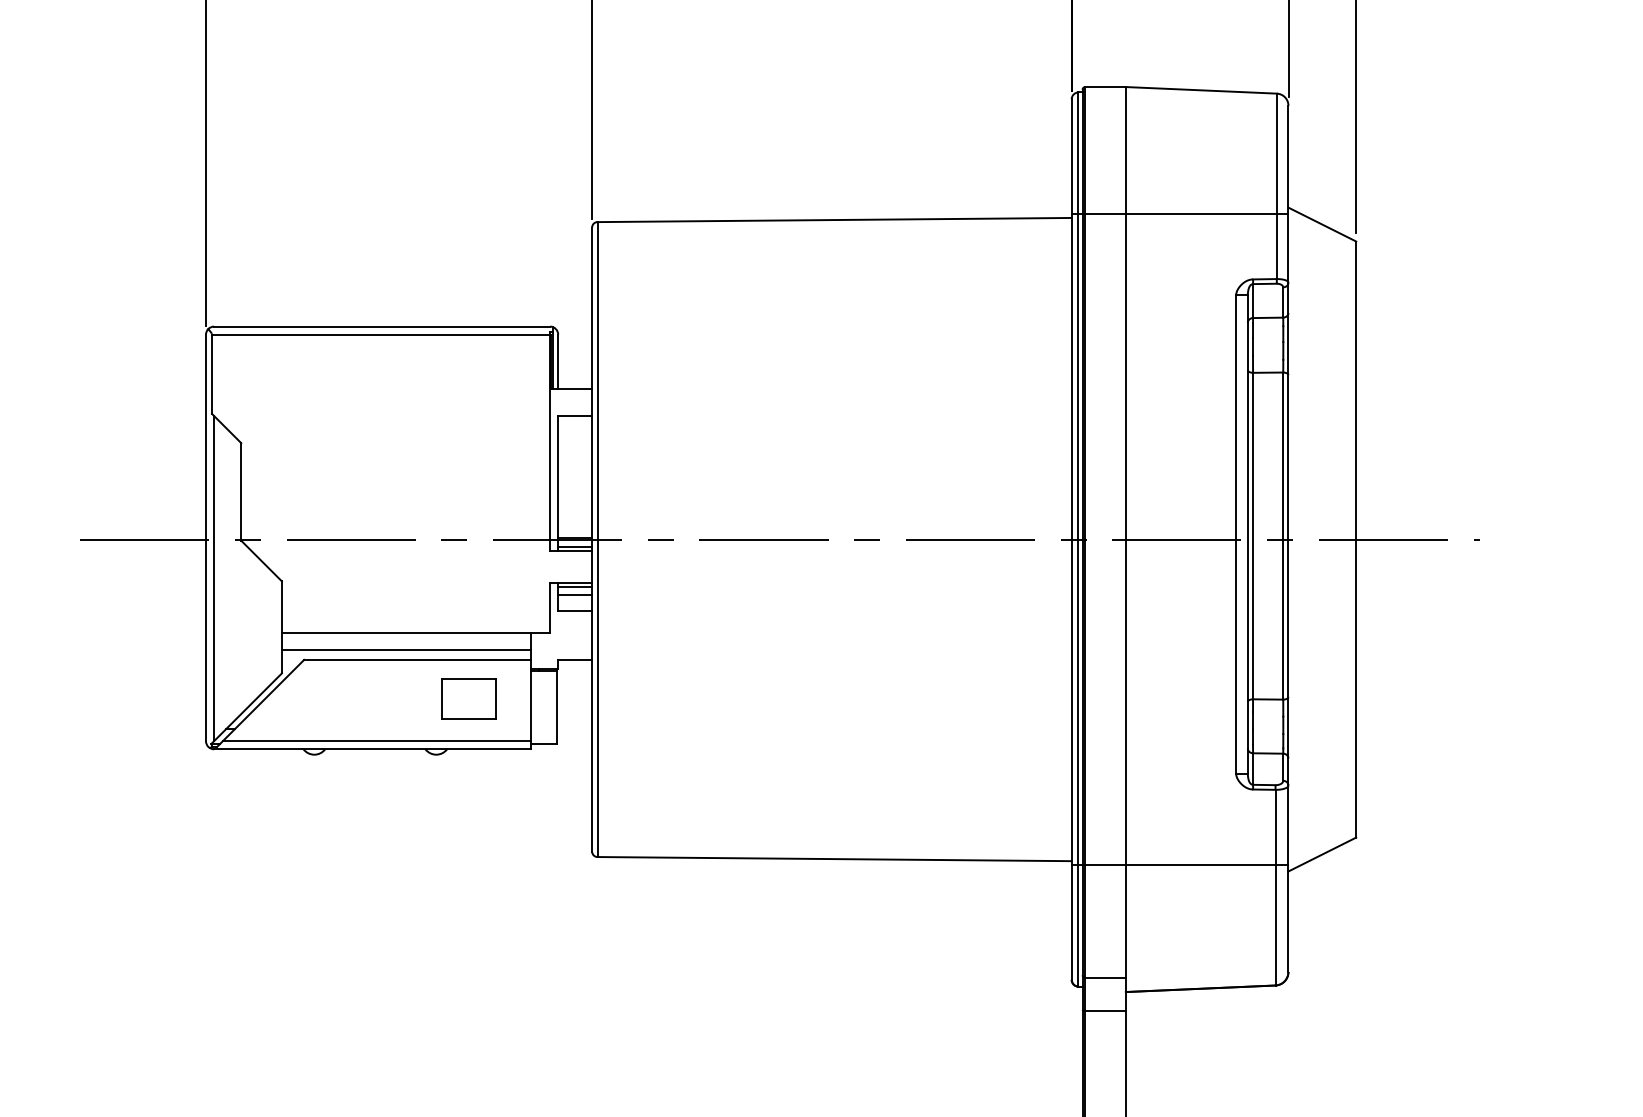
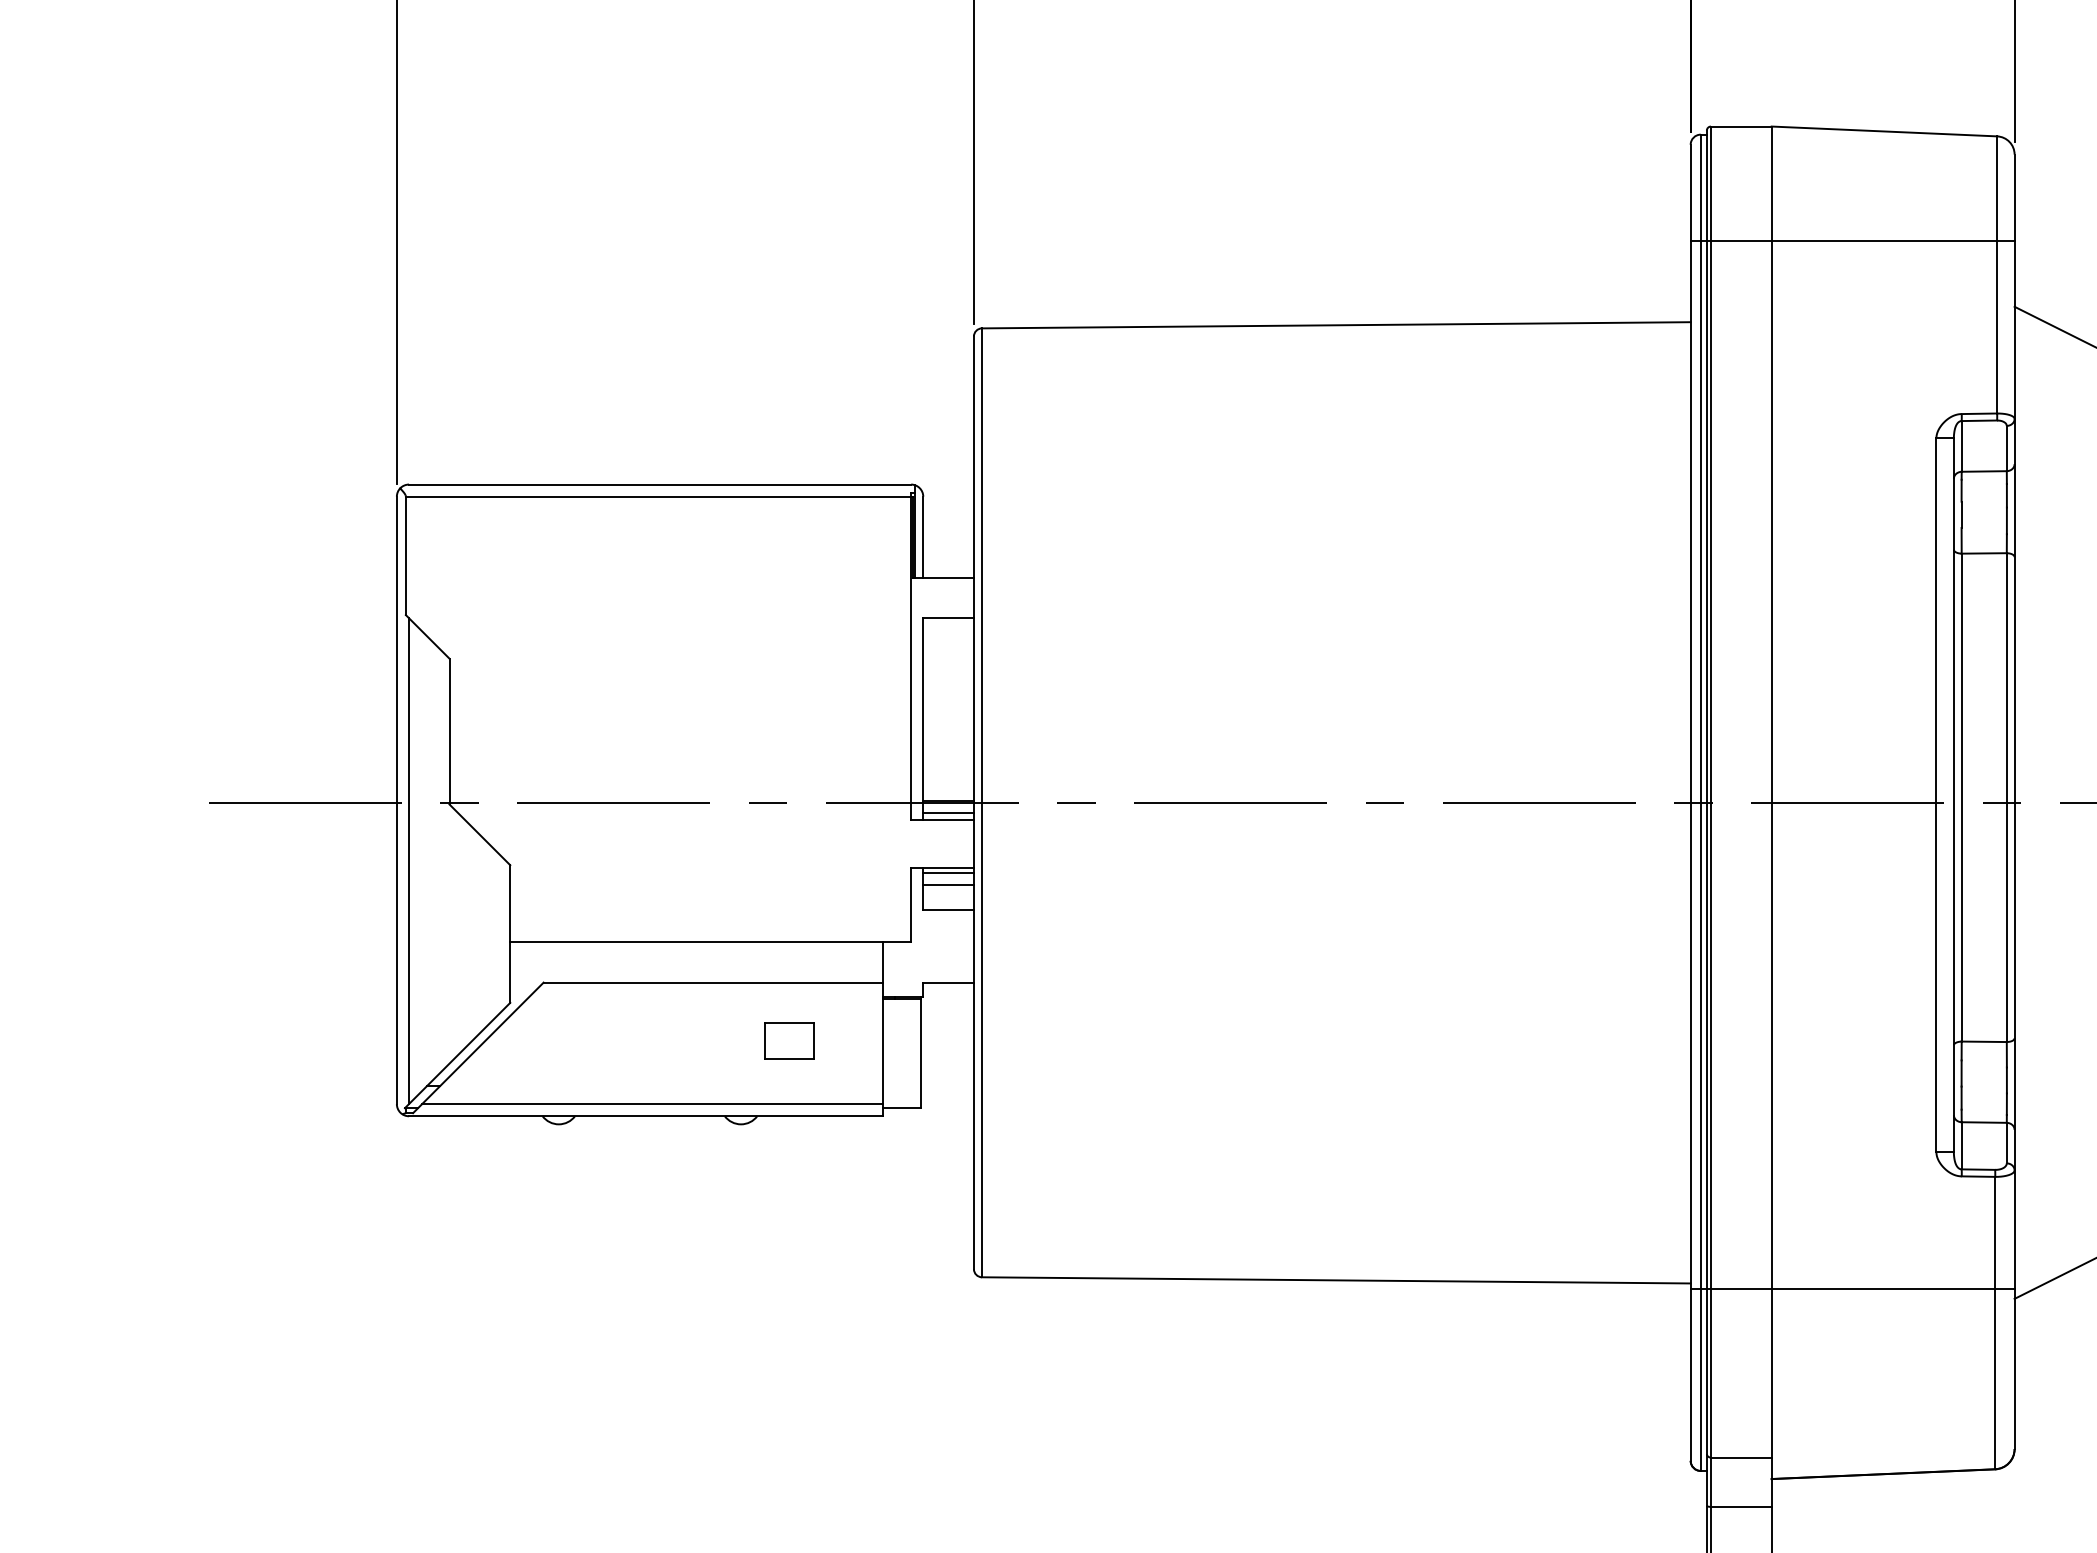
line: (1179, 214) -> (1851, 240), moved
line: (406, 650) -> (696, 968), removed
part: (468, 698) -> (789, 1040), size x0.6

